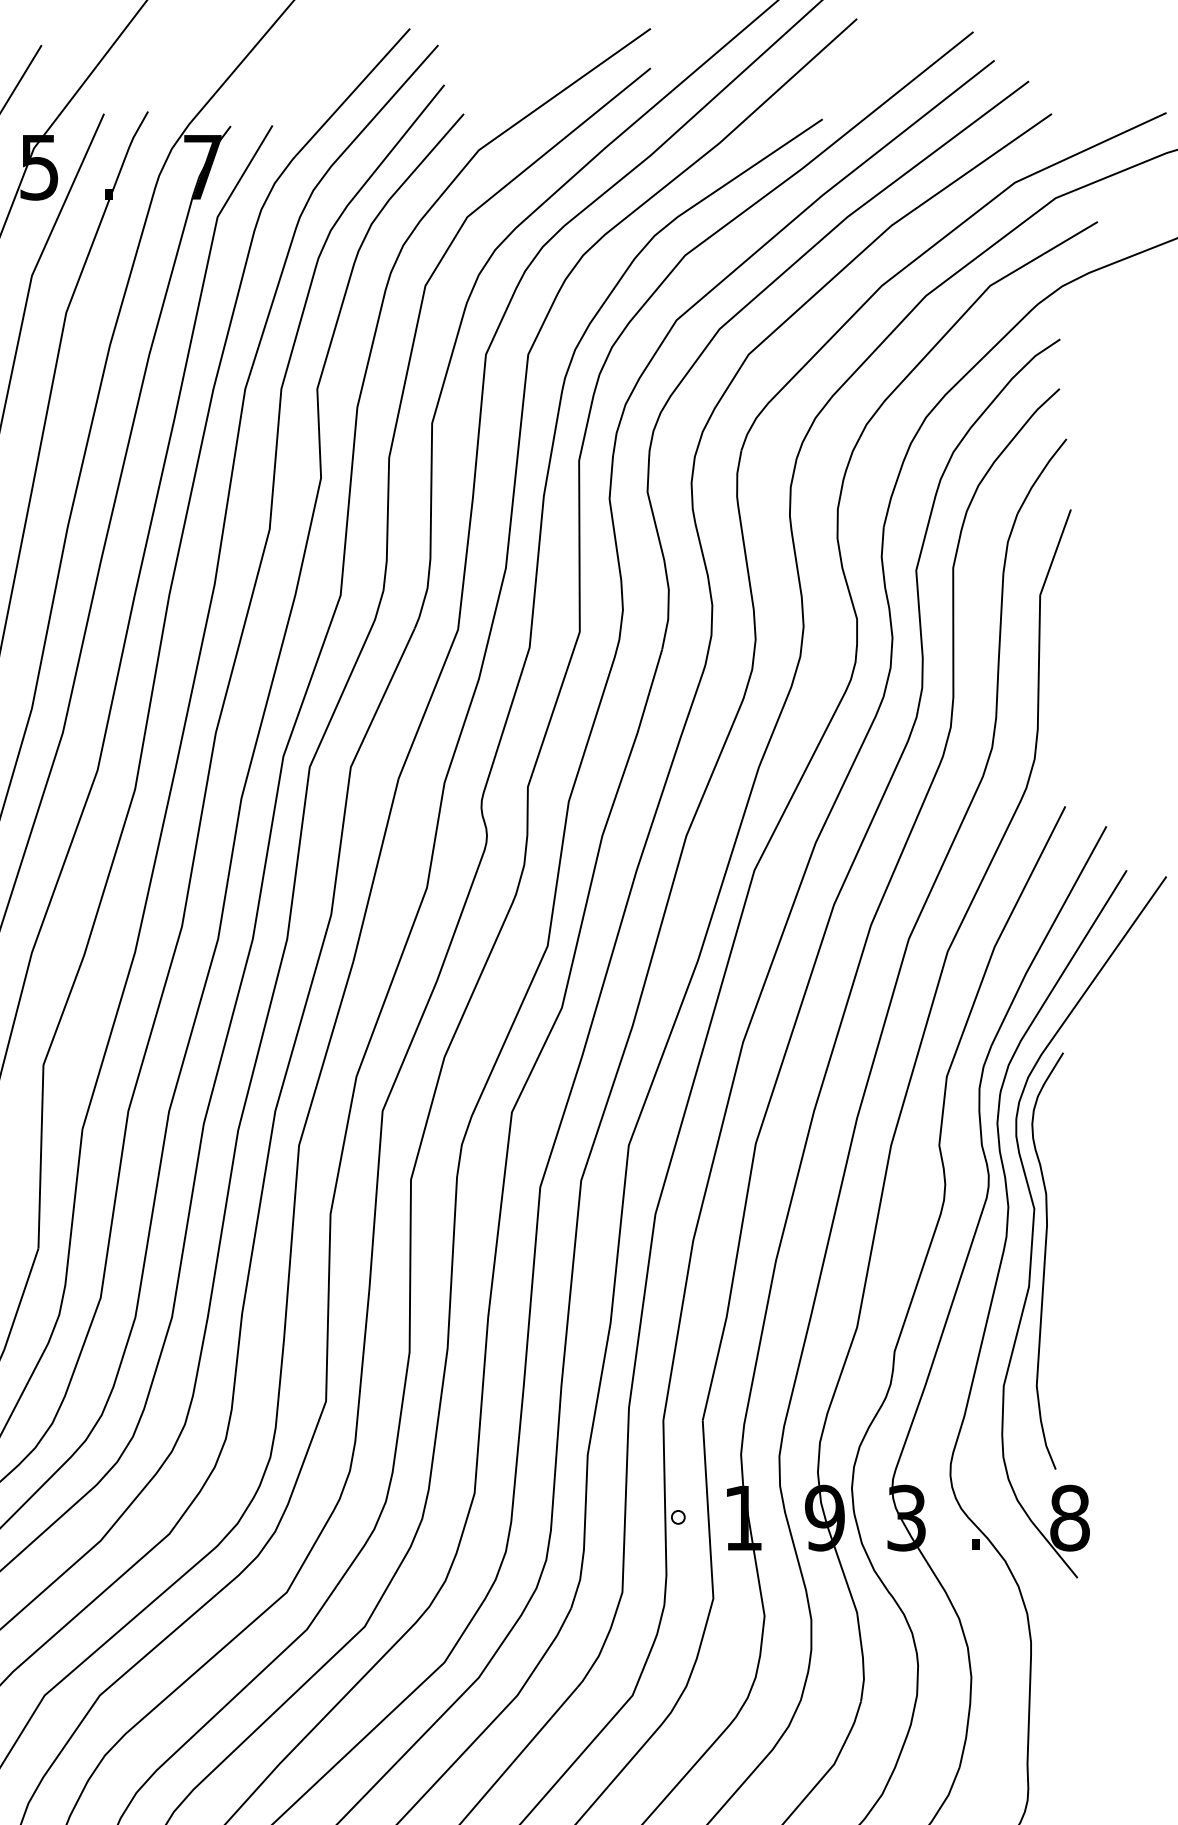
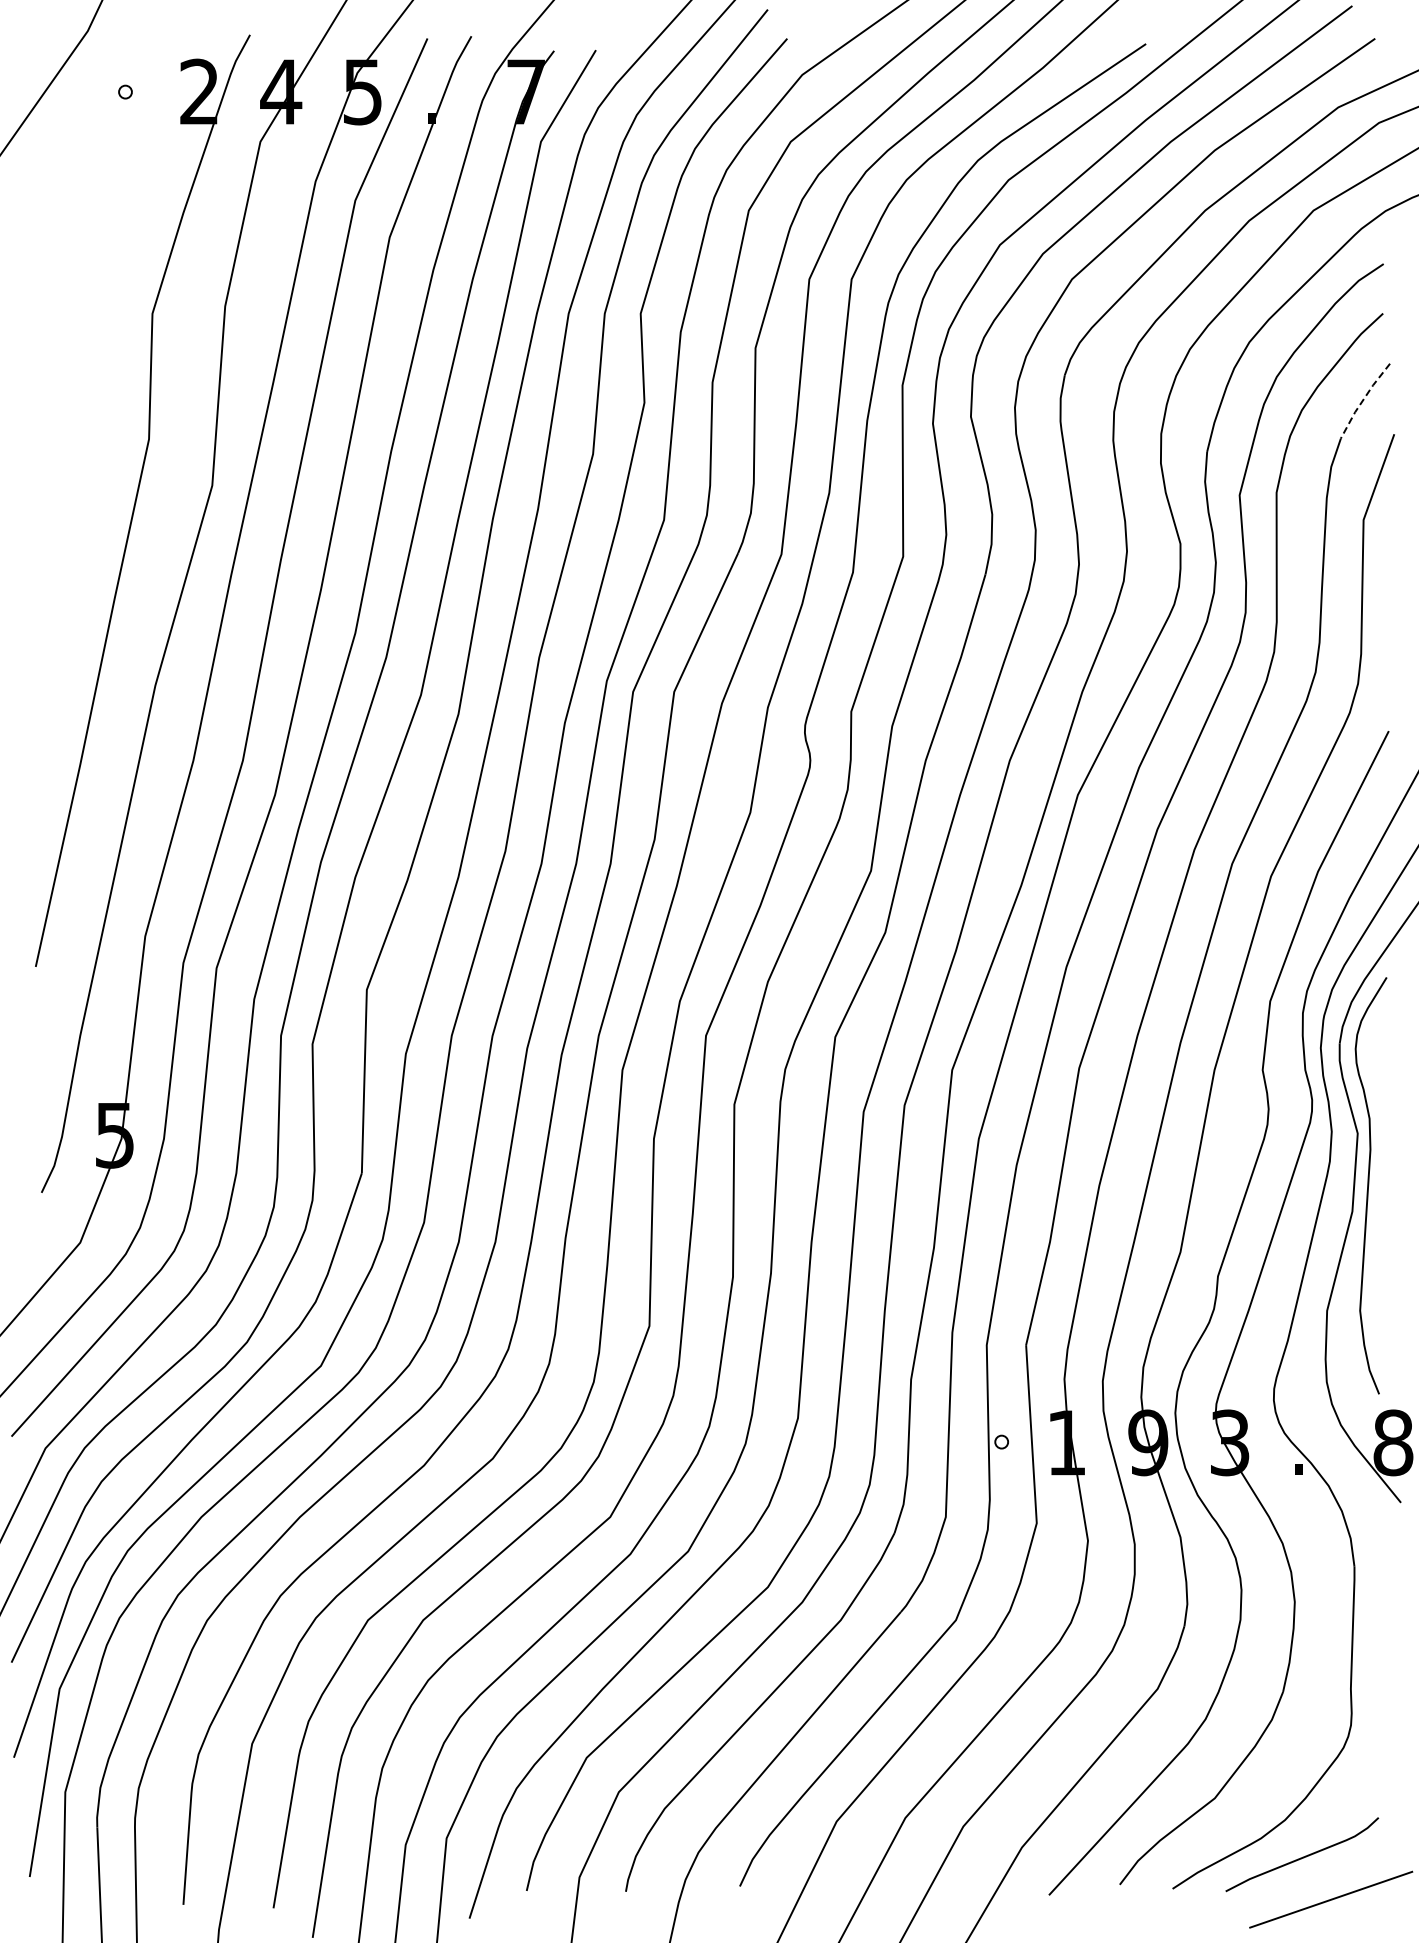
line: (1040, 475) -> (1363, 400), solid -> dashed

